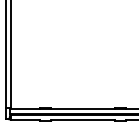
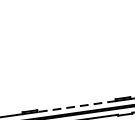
line: (83, 109) -> (77, 107), solid -> dashed

